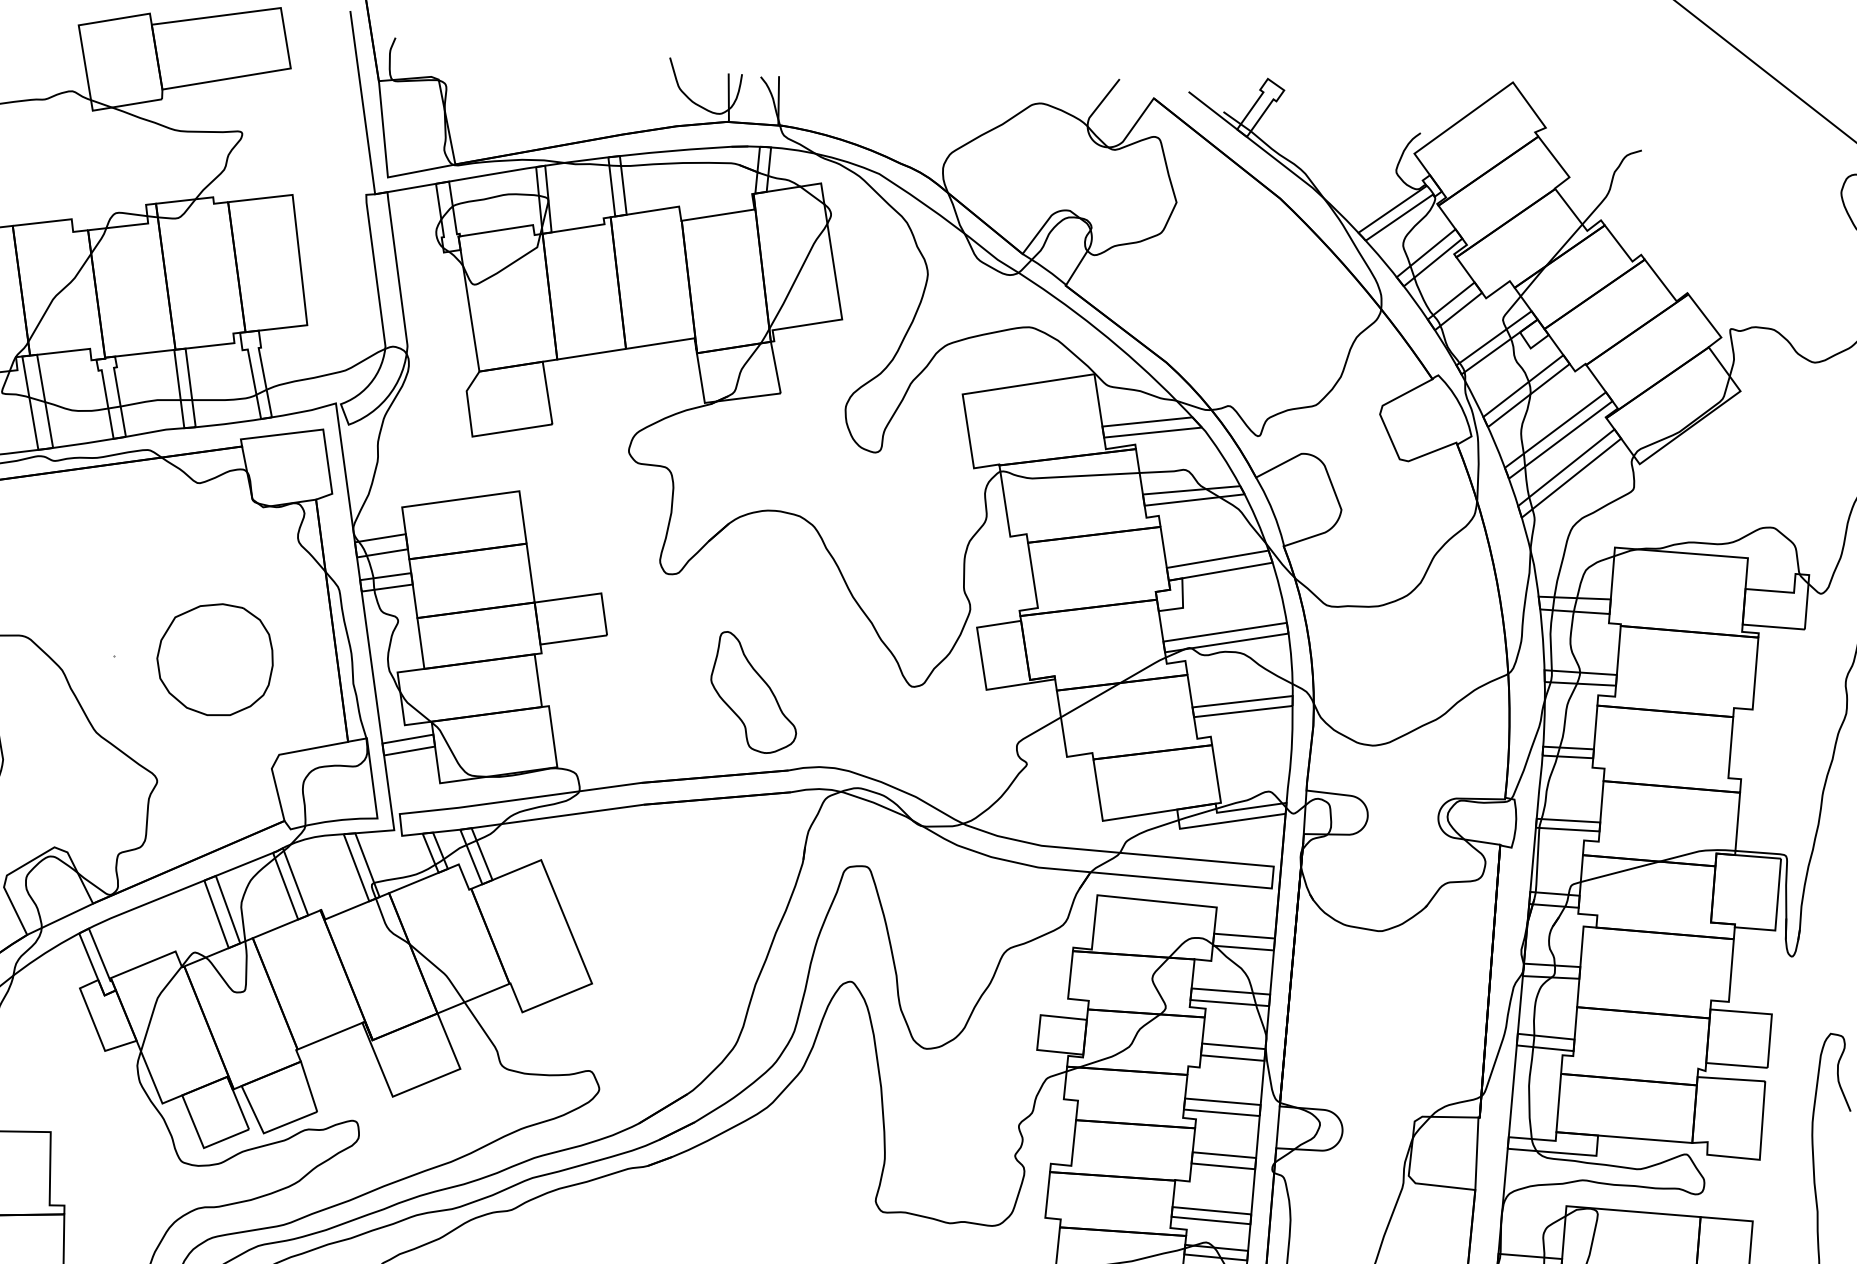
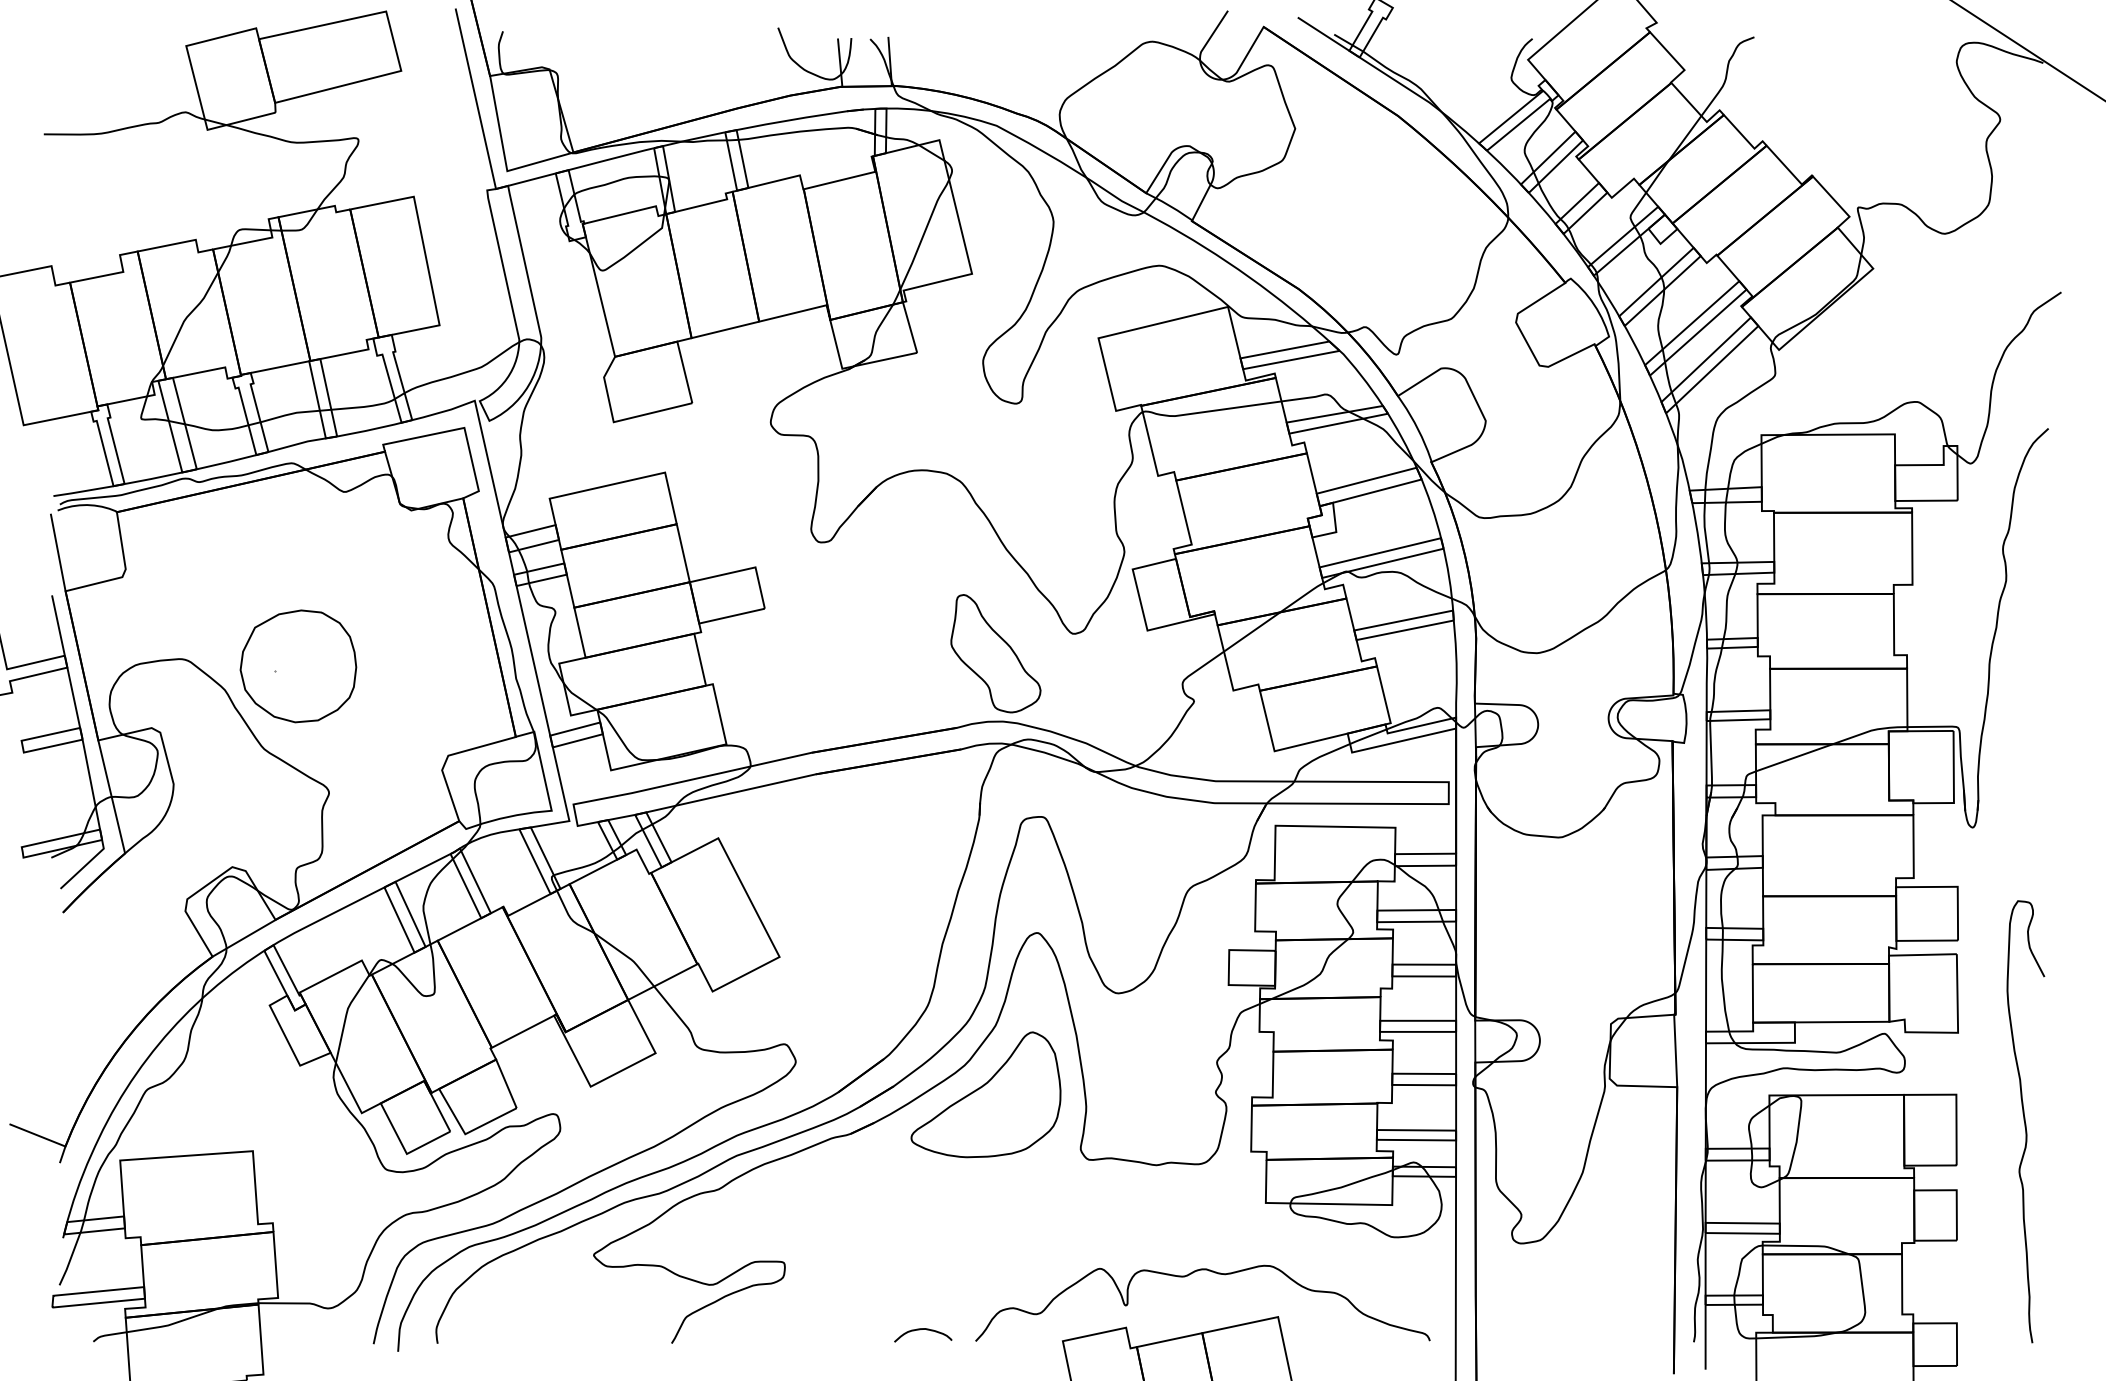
part: (215, 659) -> (298, 666), moved
part: (754, 692) -> (995, 653), moved
part: (785, 1138) -> (985, 1094), added

